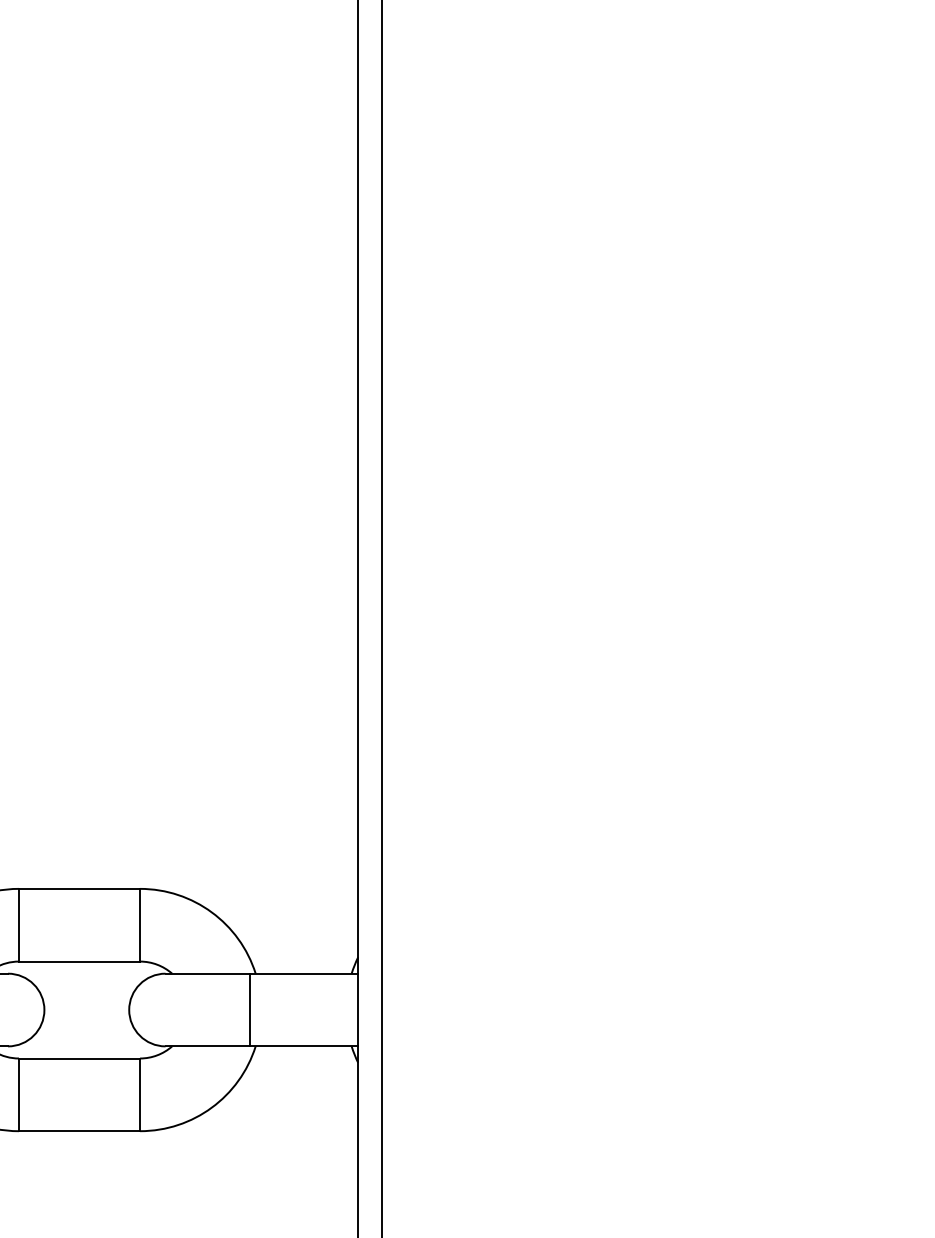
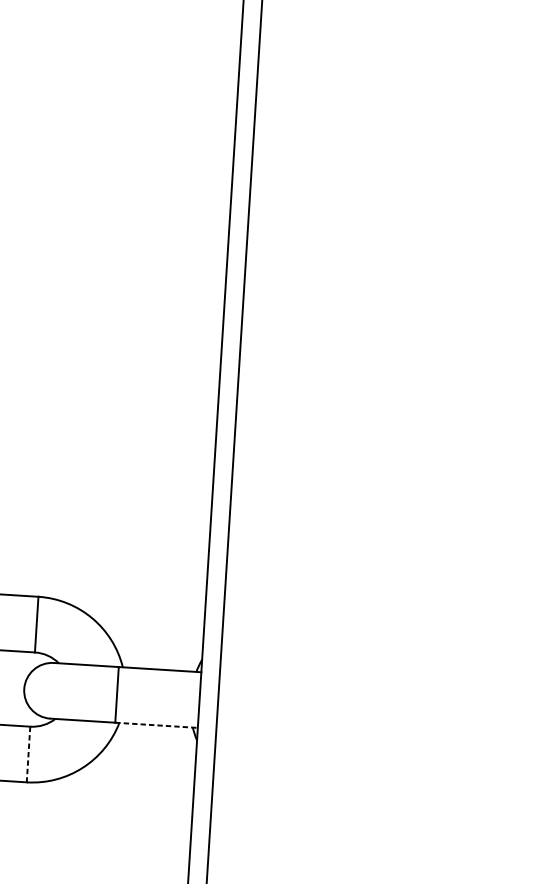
line: (304, 1046) -> (156, 725), solid -> dashed
line: (140, 1095) -> (28, 755), solid -> dashed

